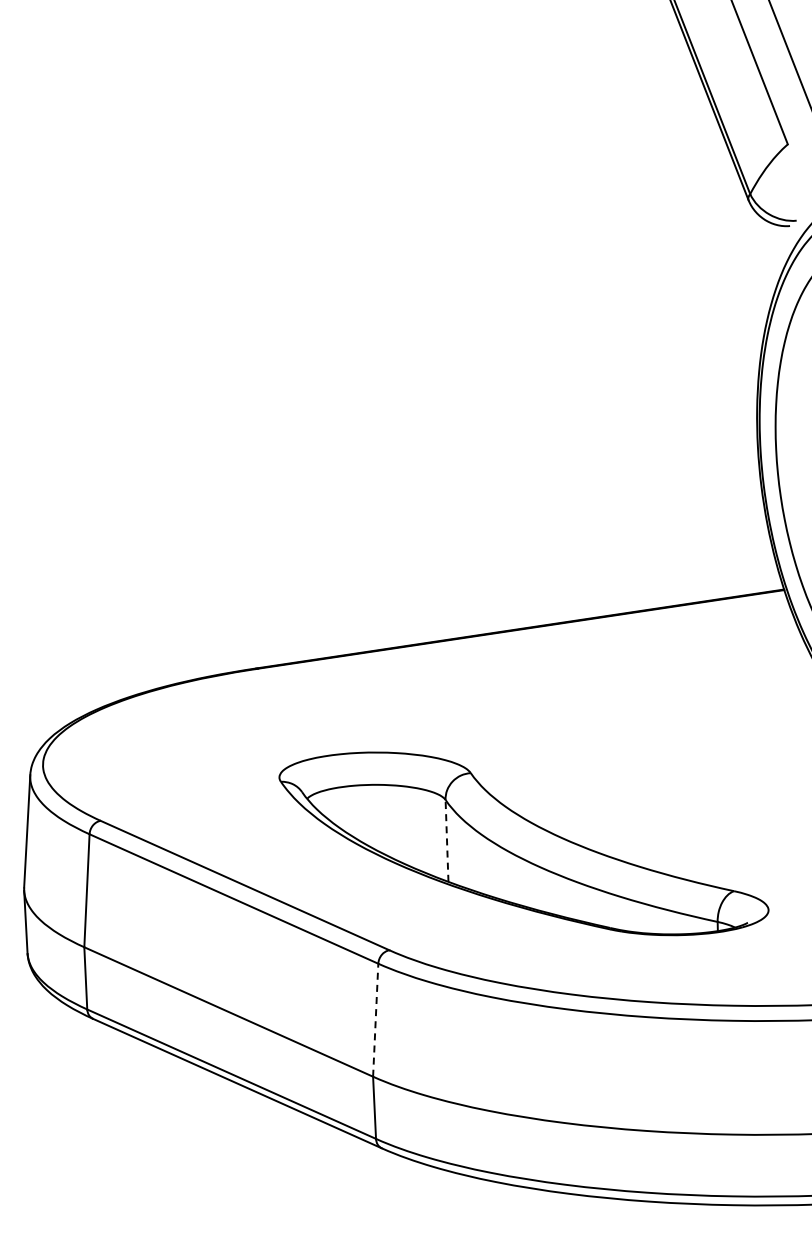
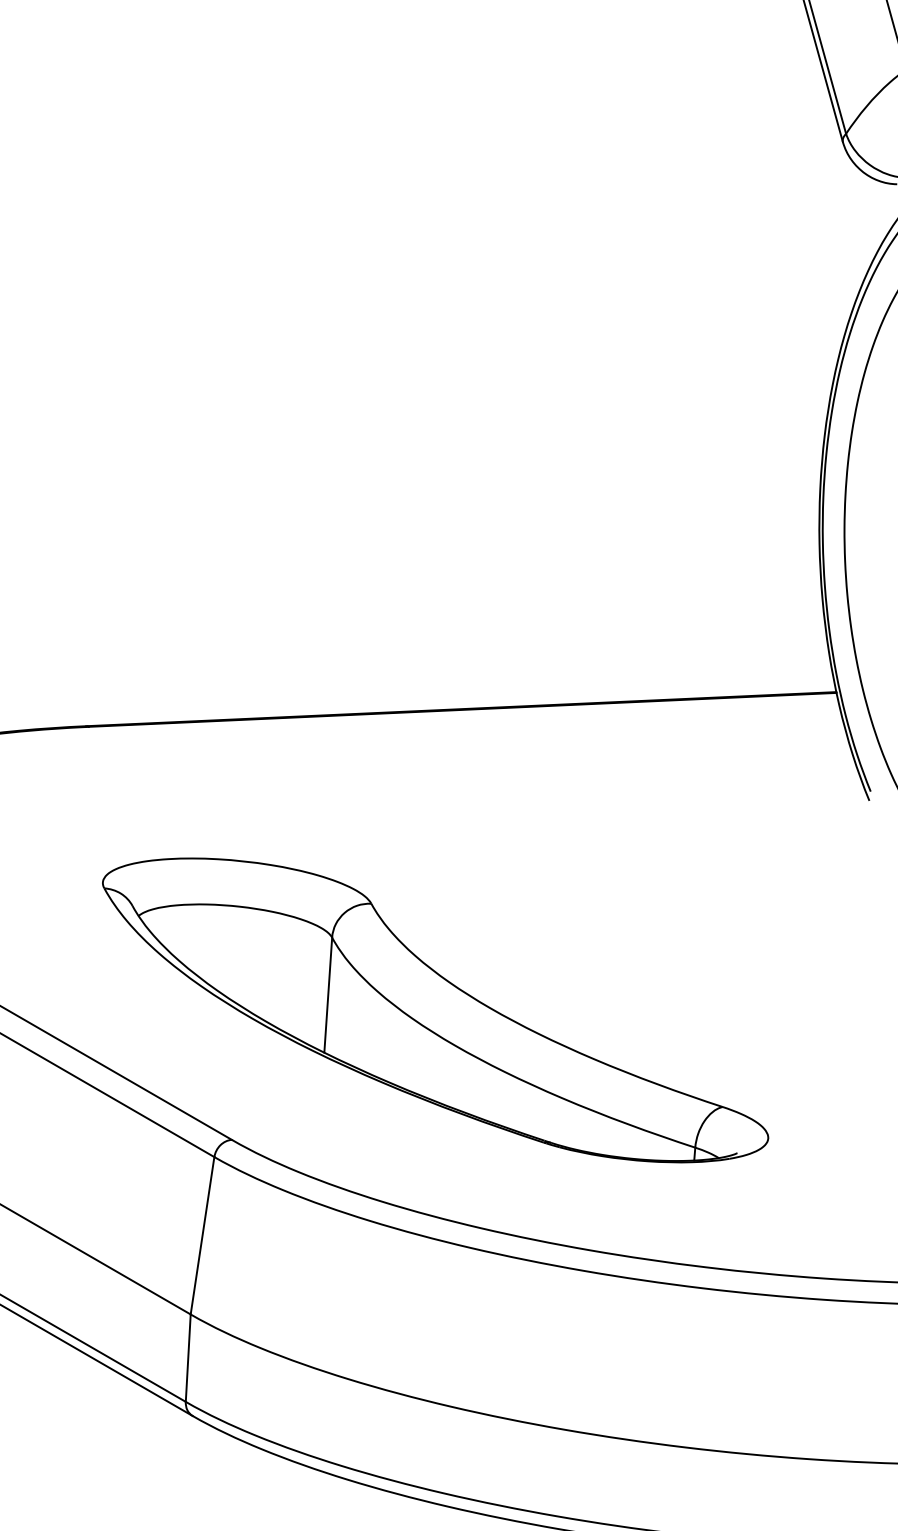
line: (447, 840) -> (328, 994), dashed -> solid
line: (375, 1020) -> (202, 1236), dashed -> solid

